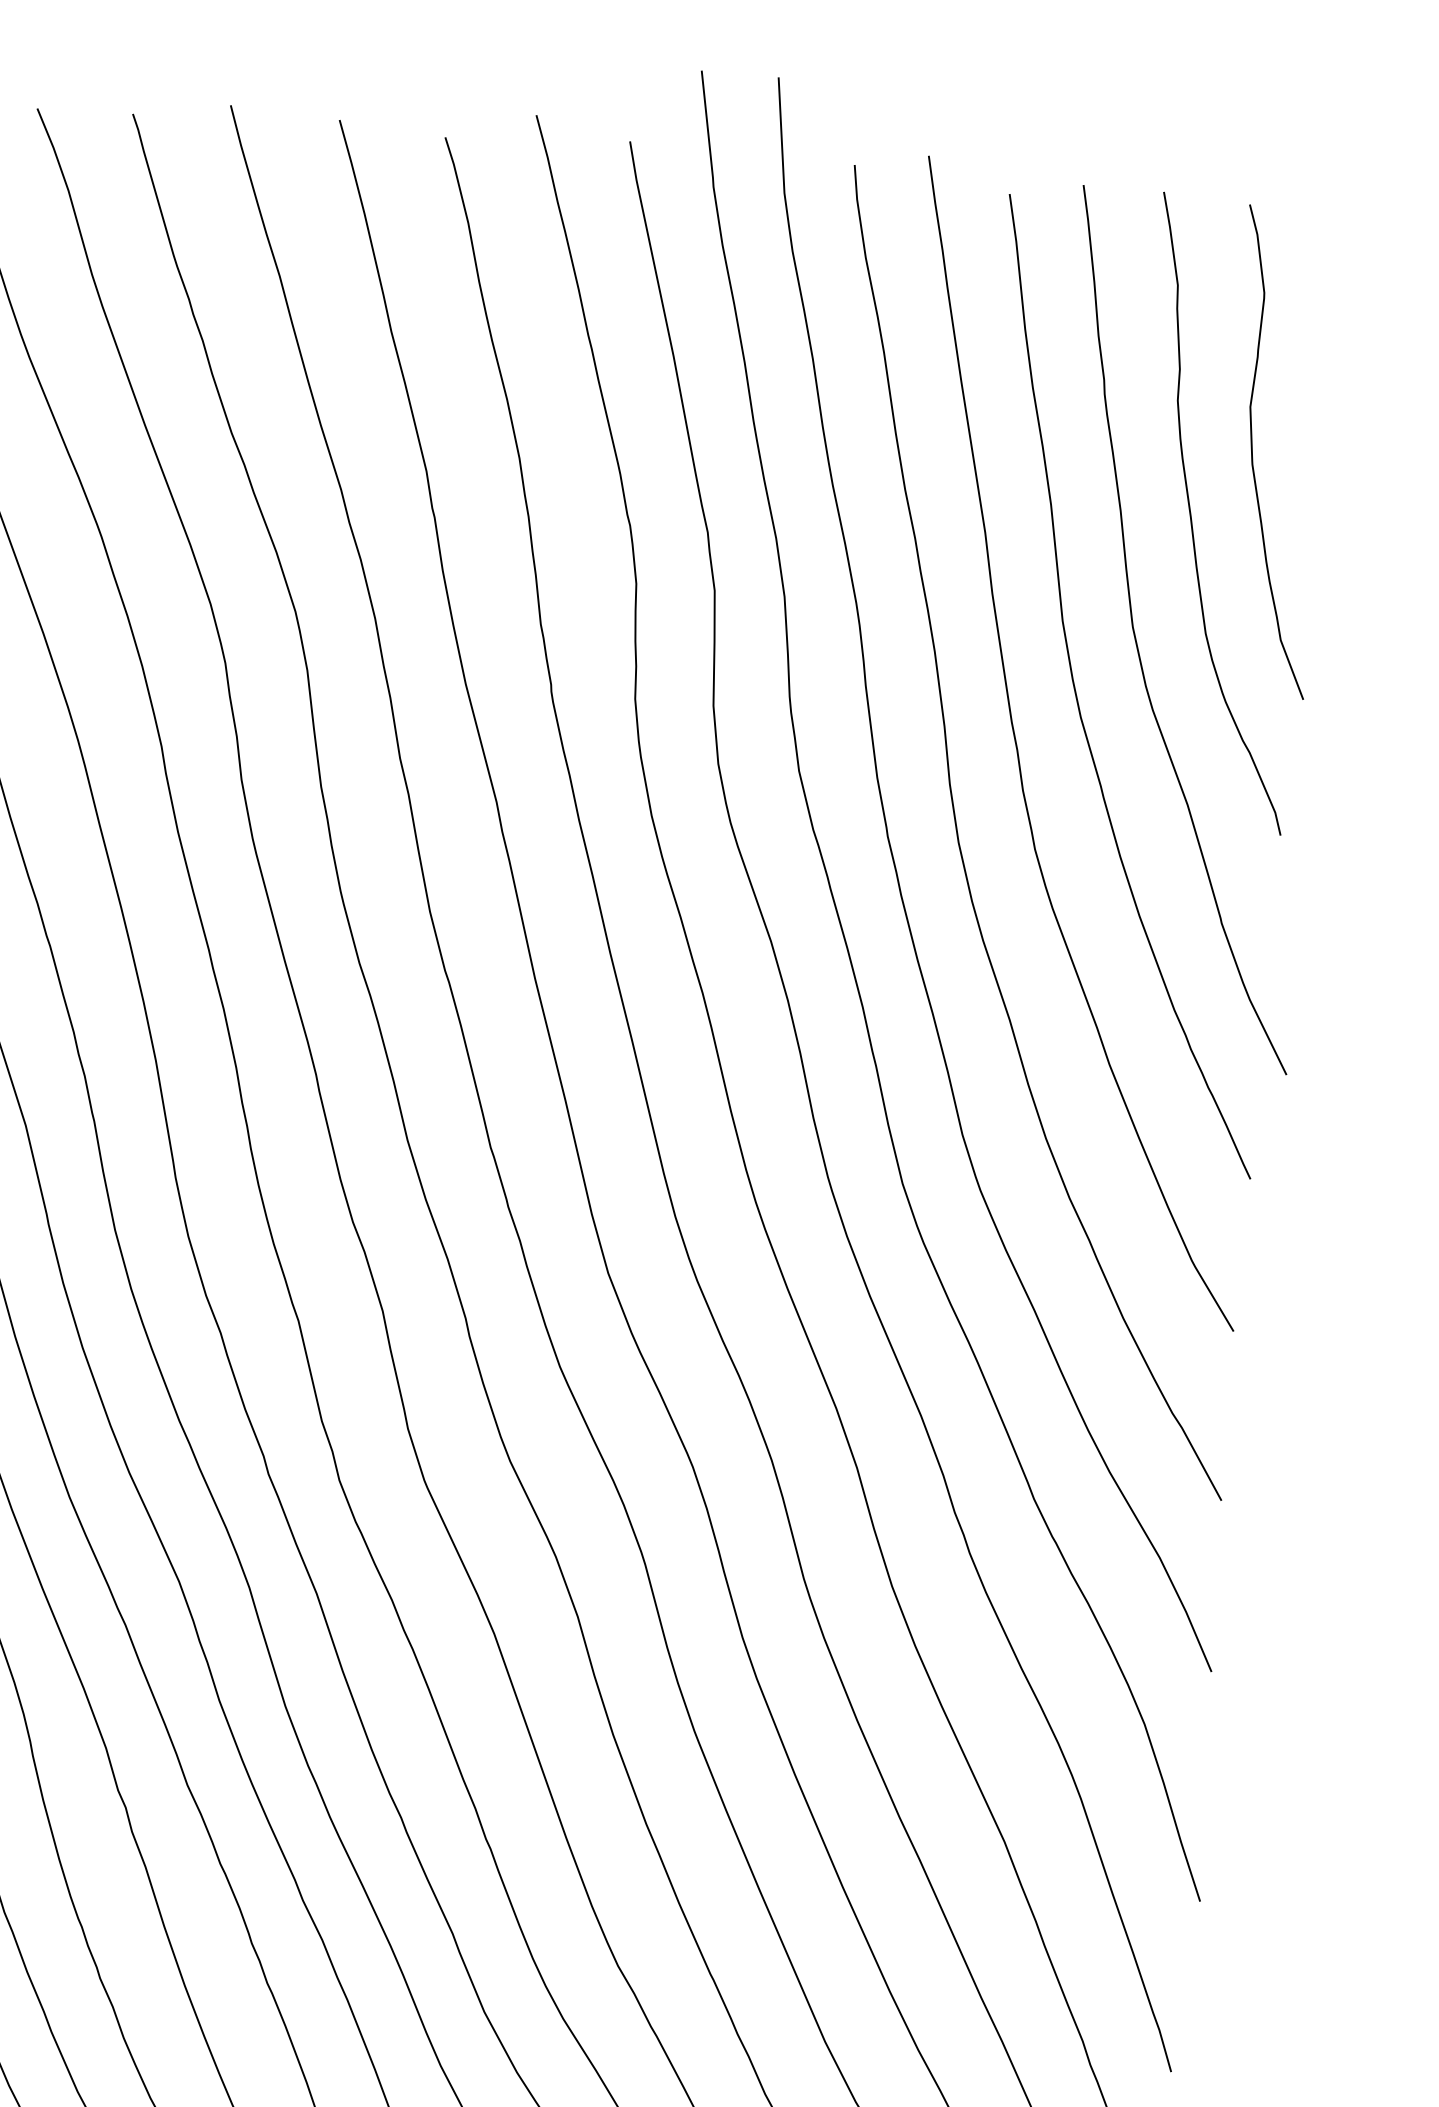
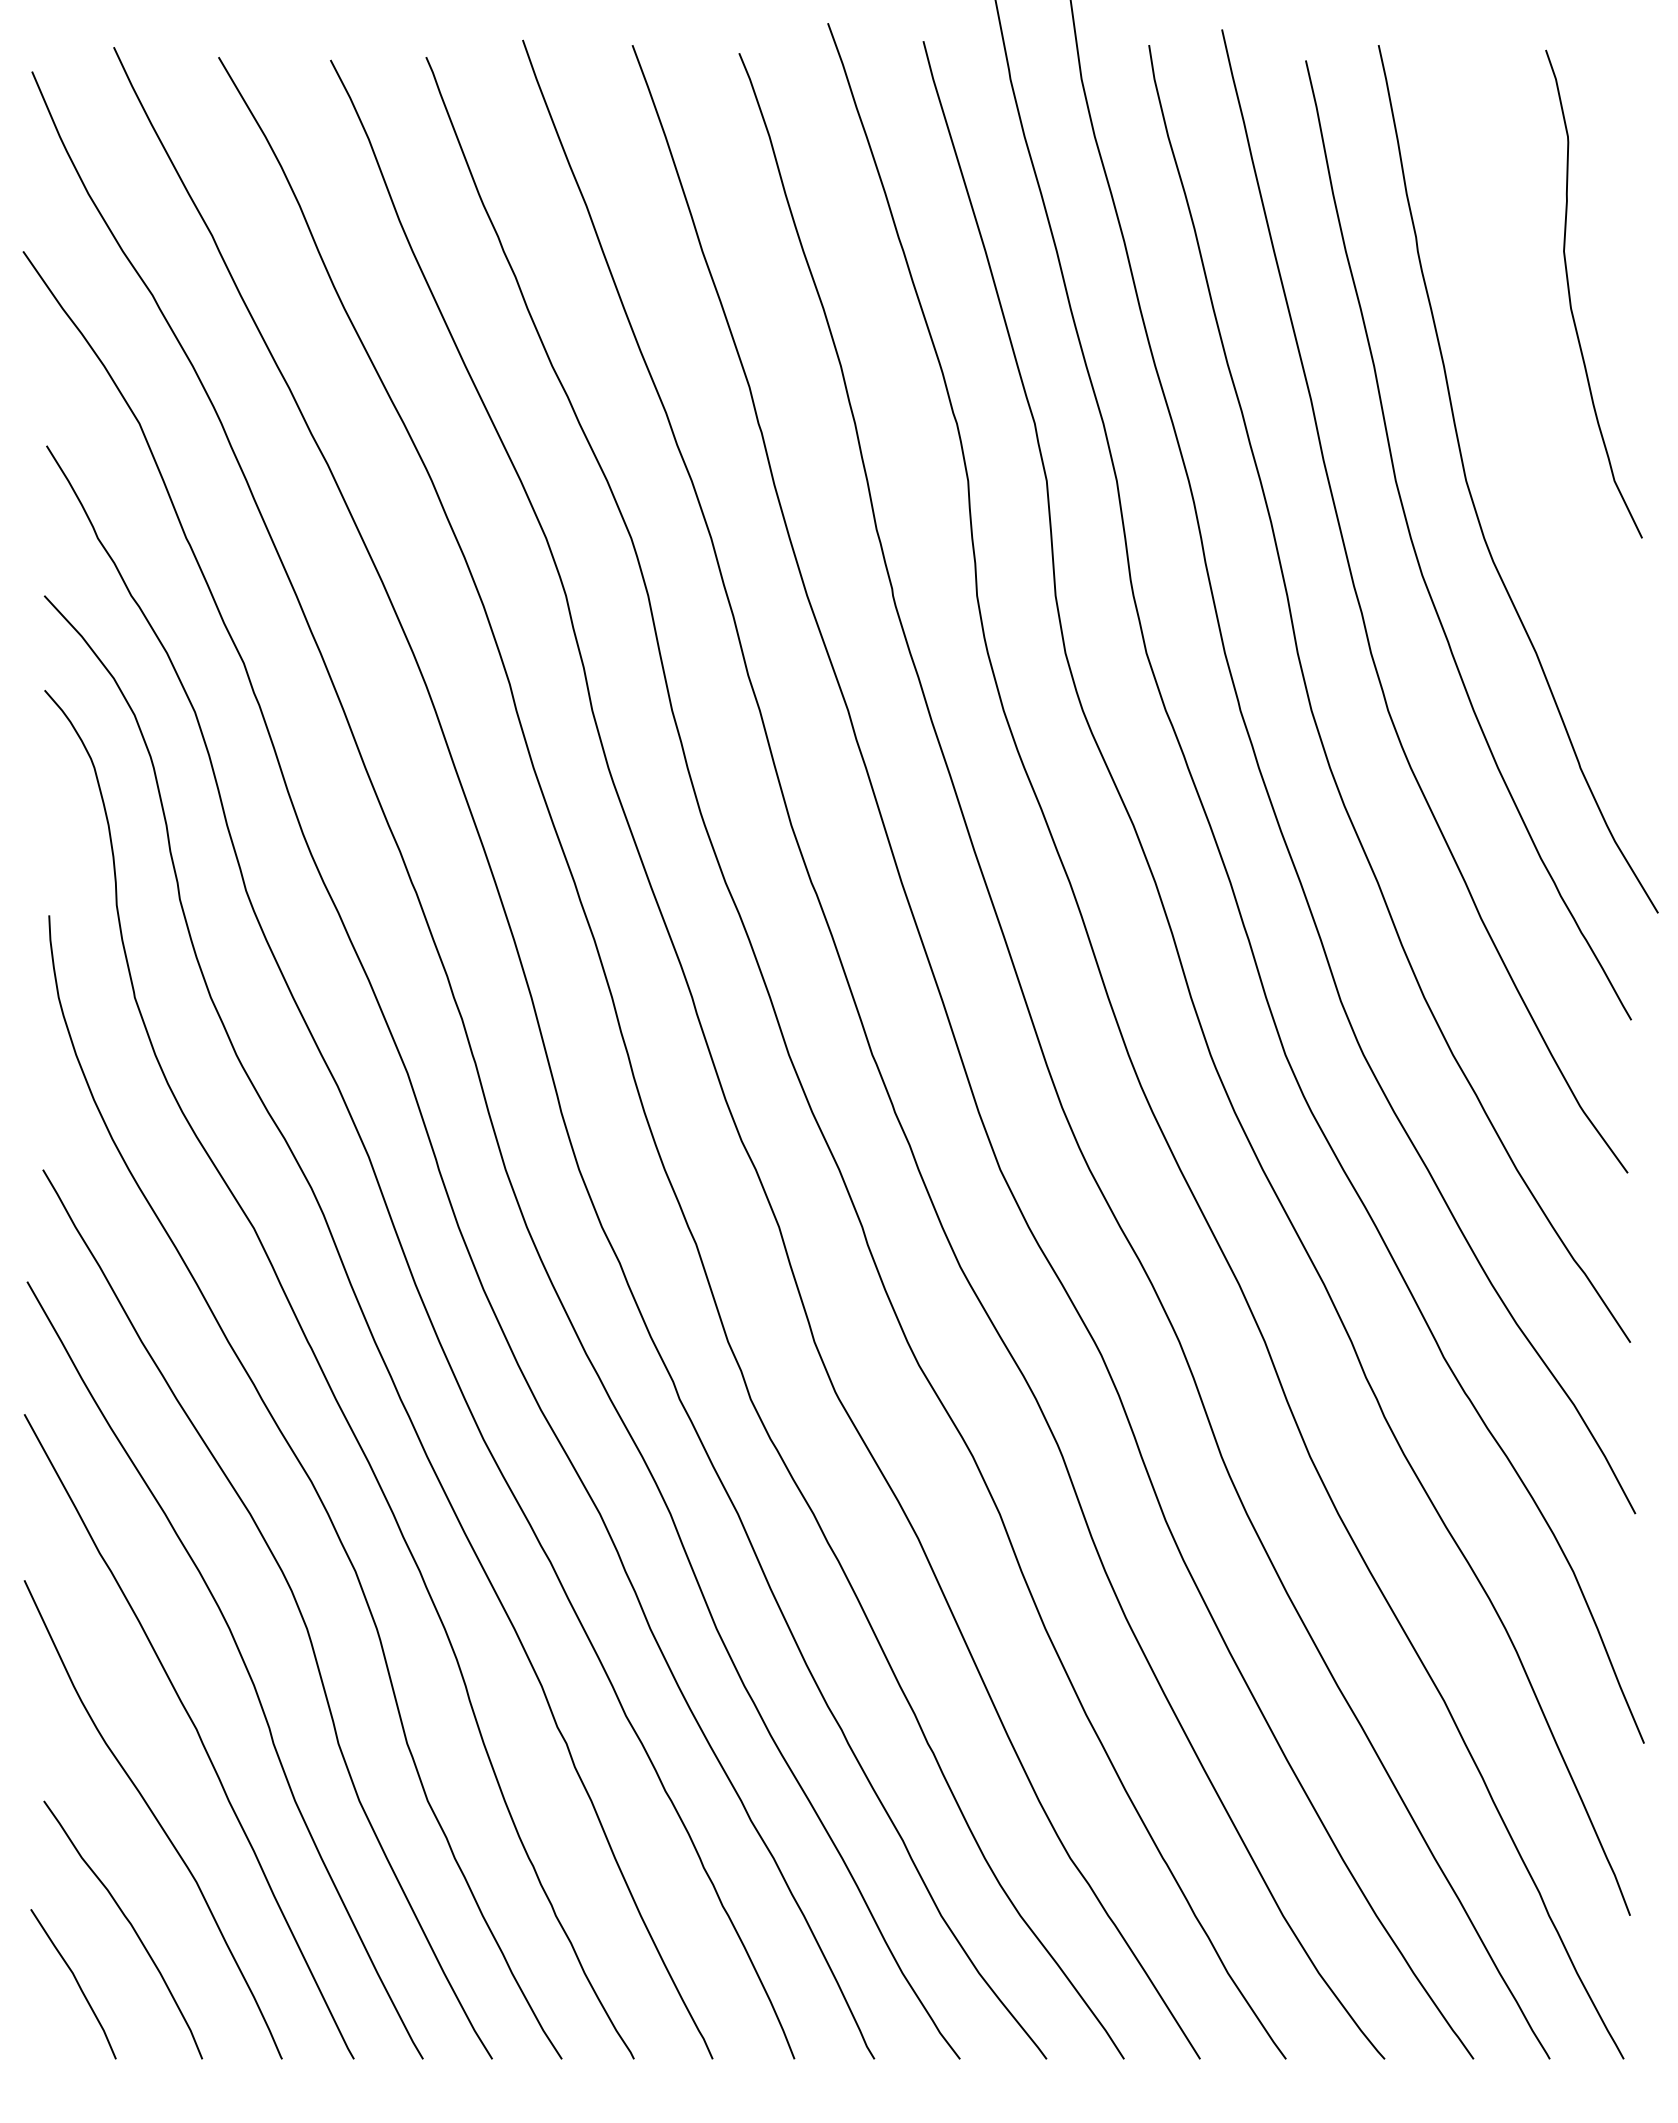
curve: (1192, 516) -> (1515, 365), removed

